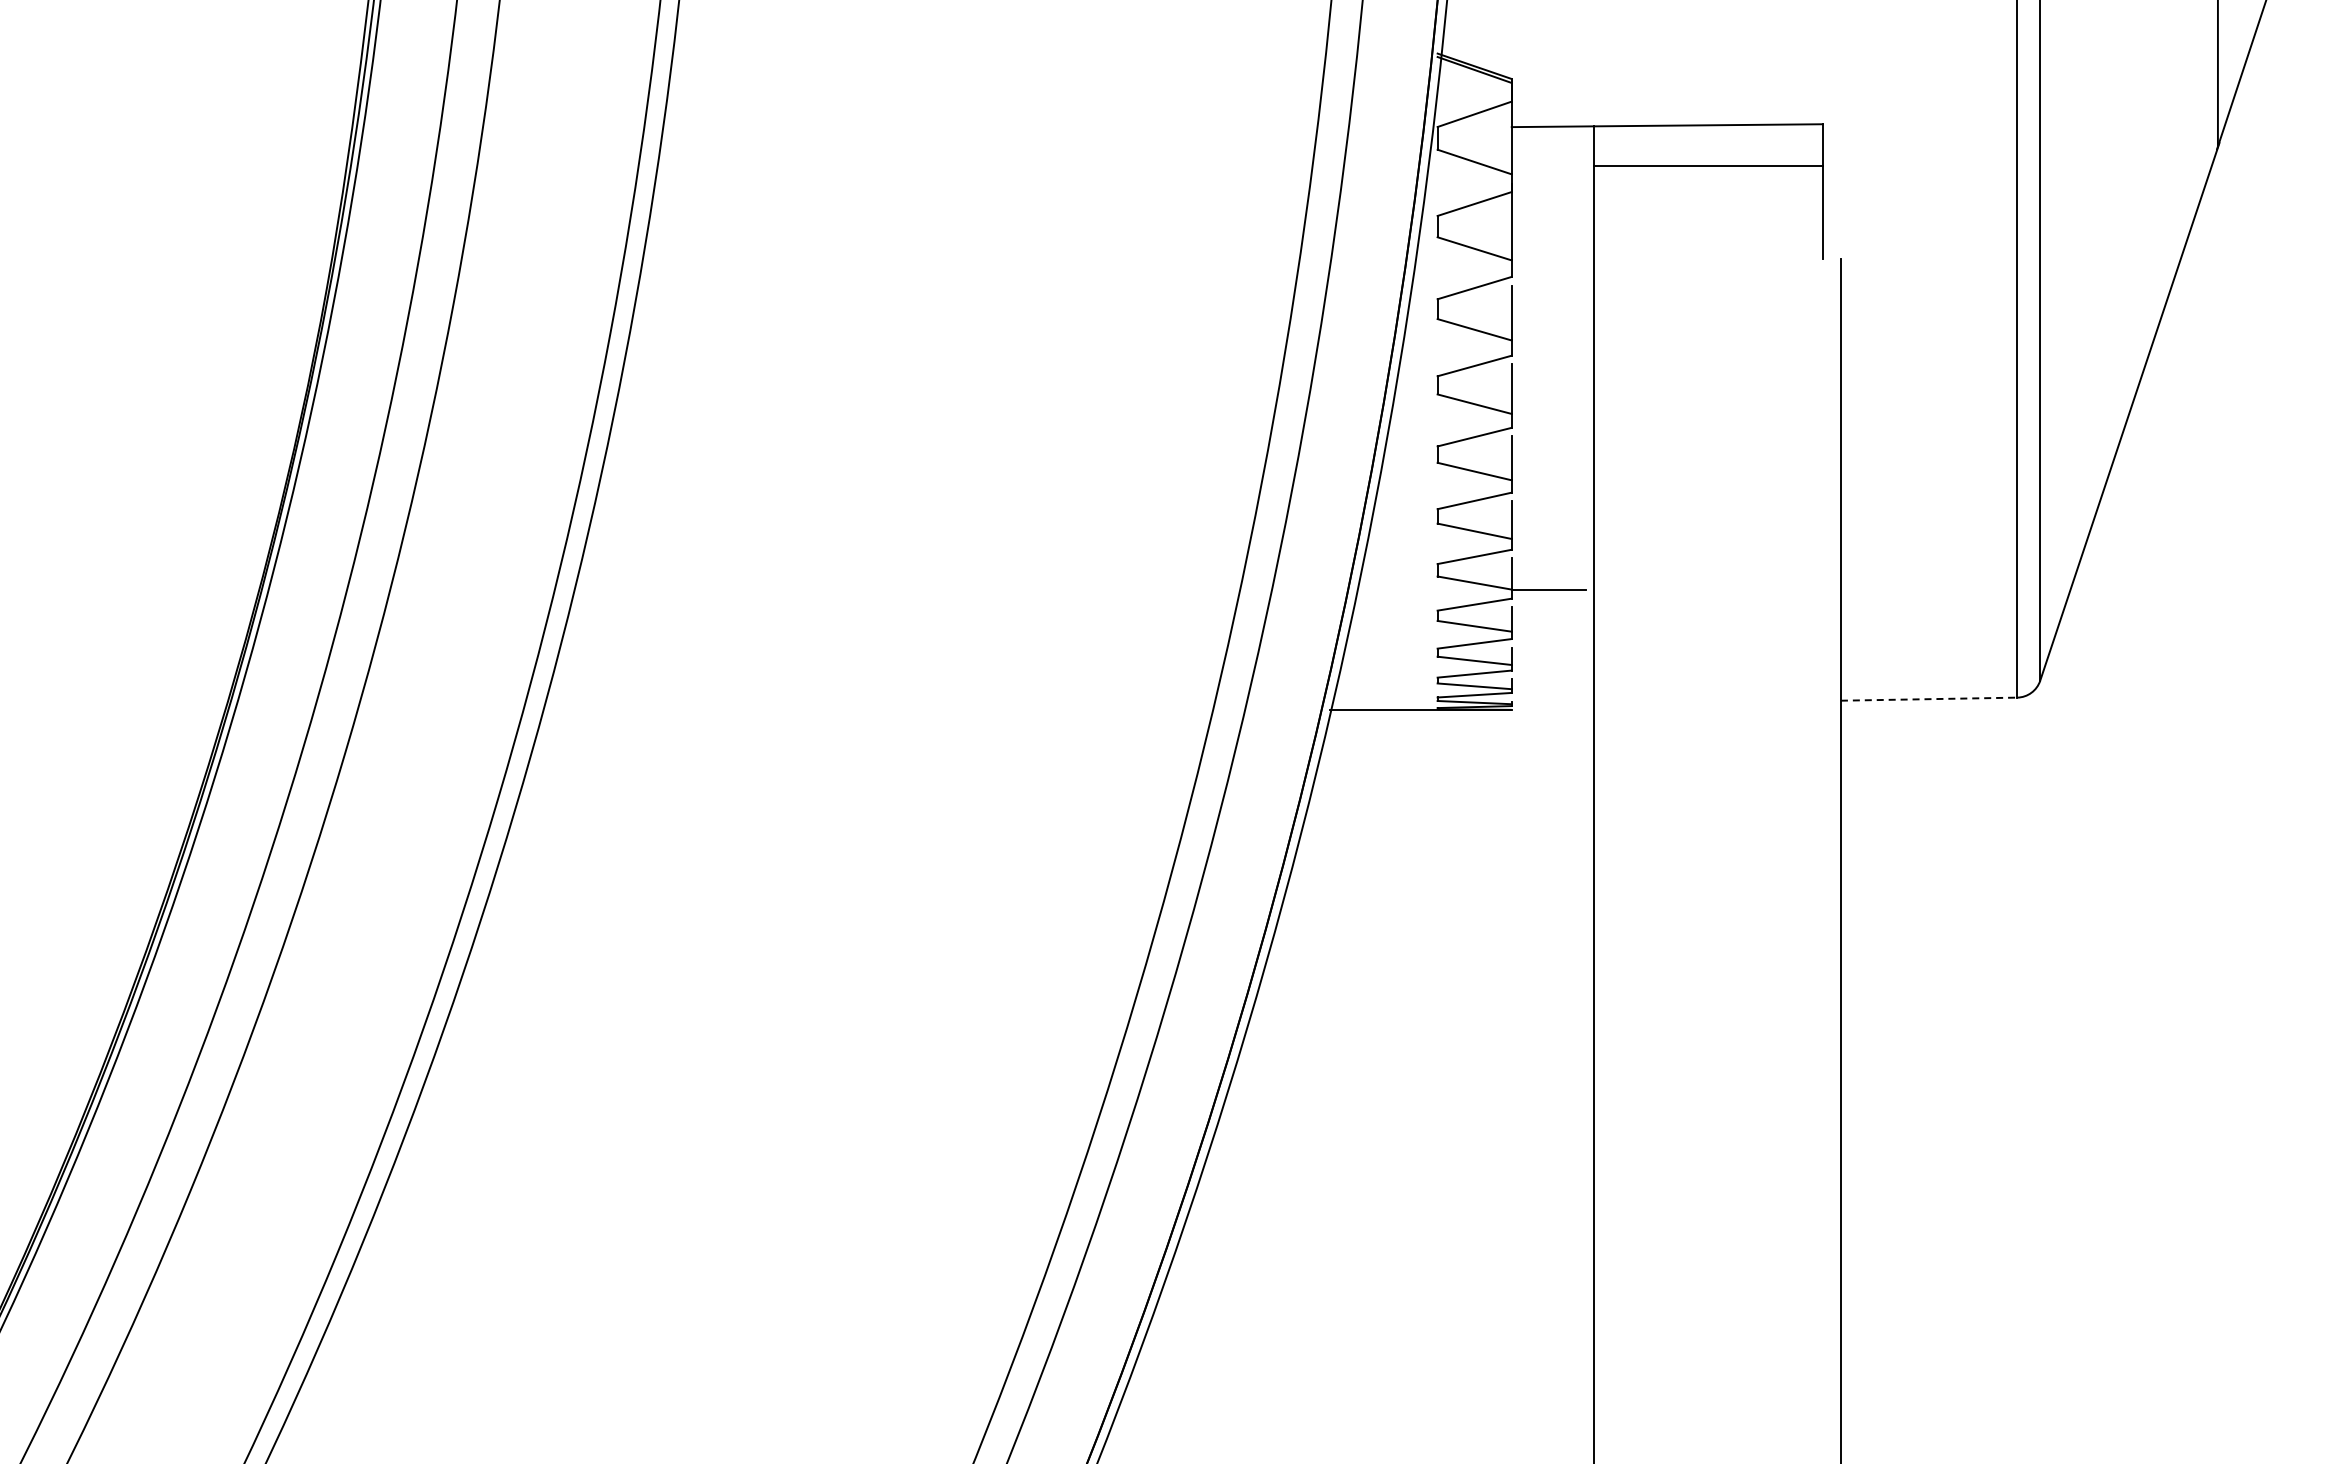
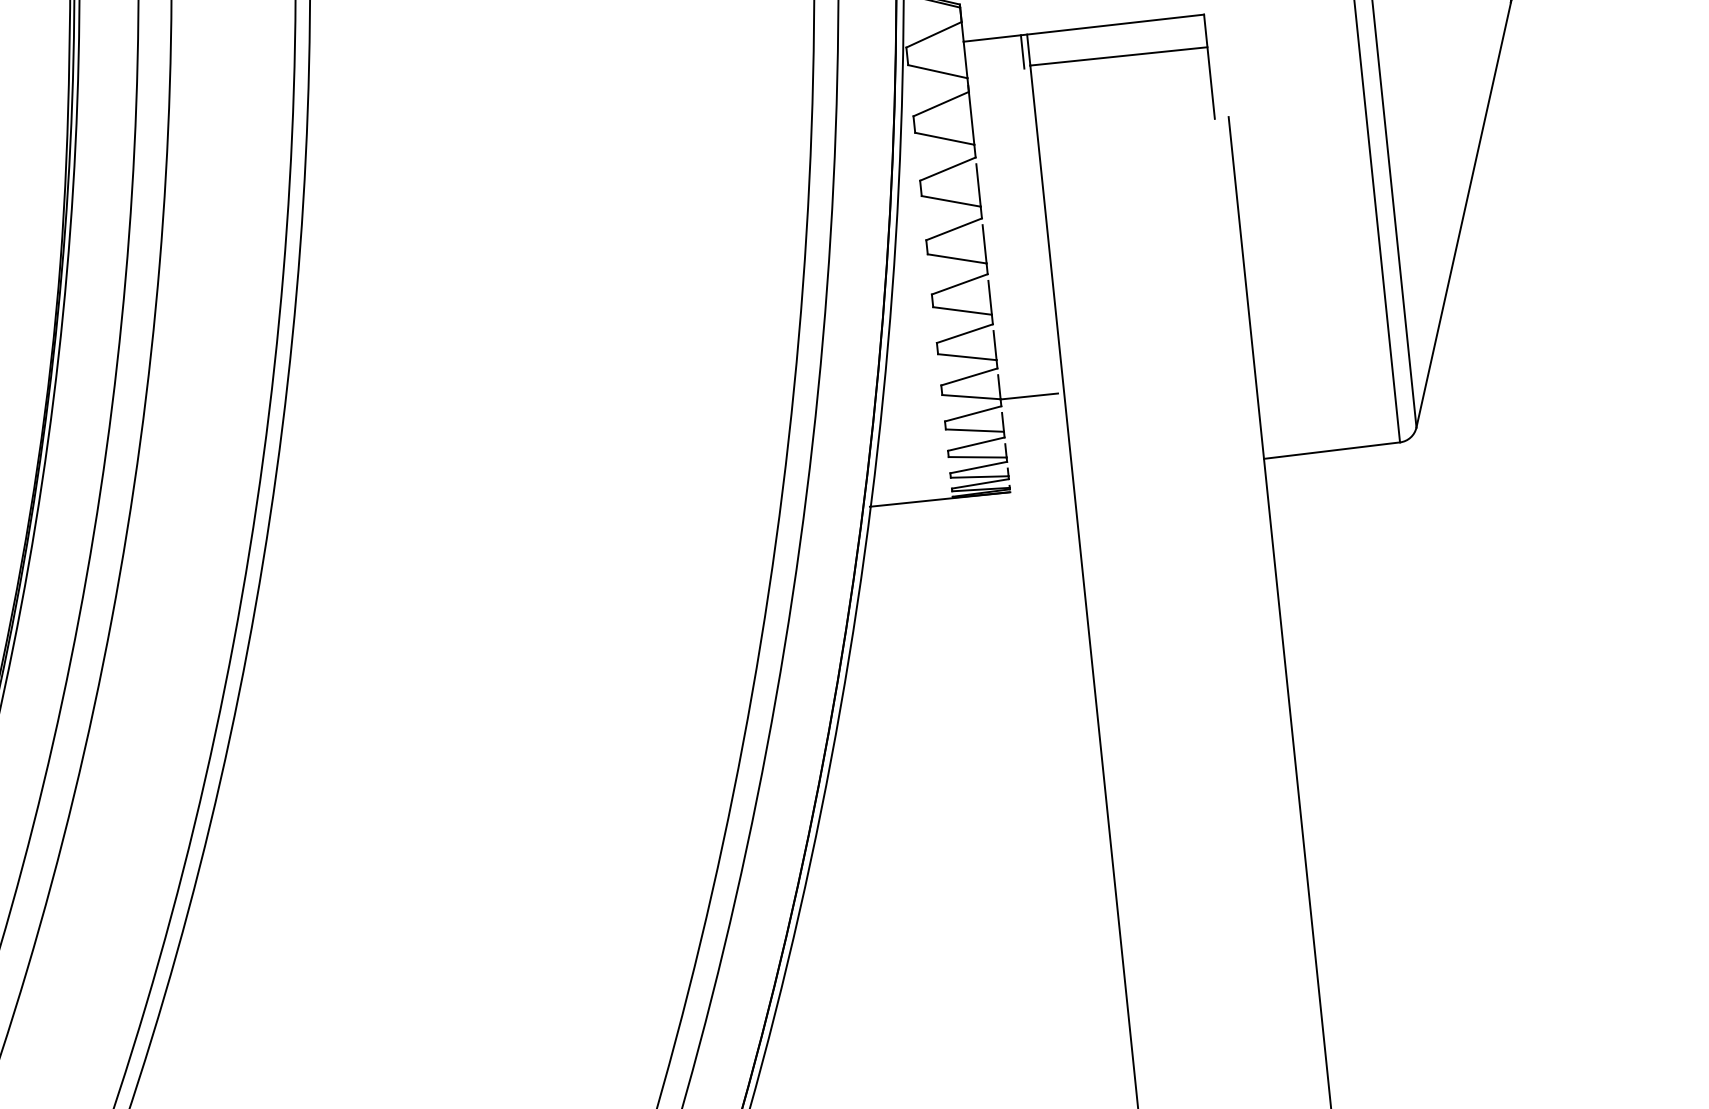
line: (1585, 147) -> (1022, 51), added
line: (1929, 699) -> (1332, 450), dashed -> solid

